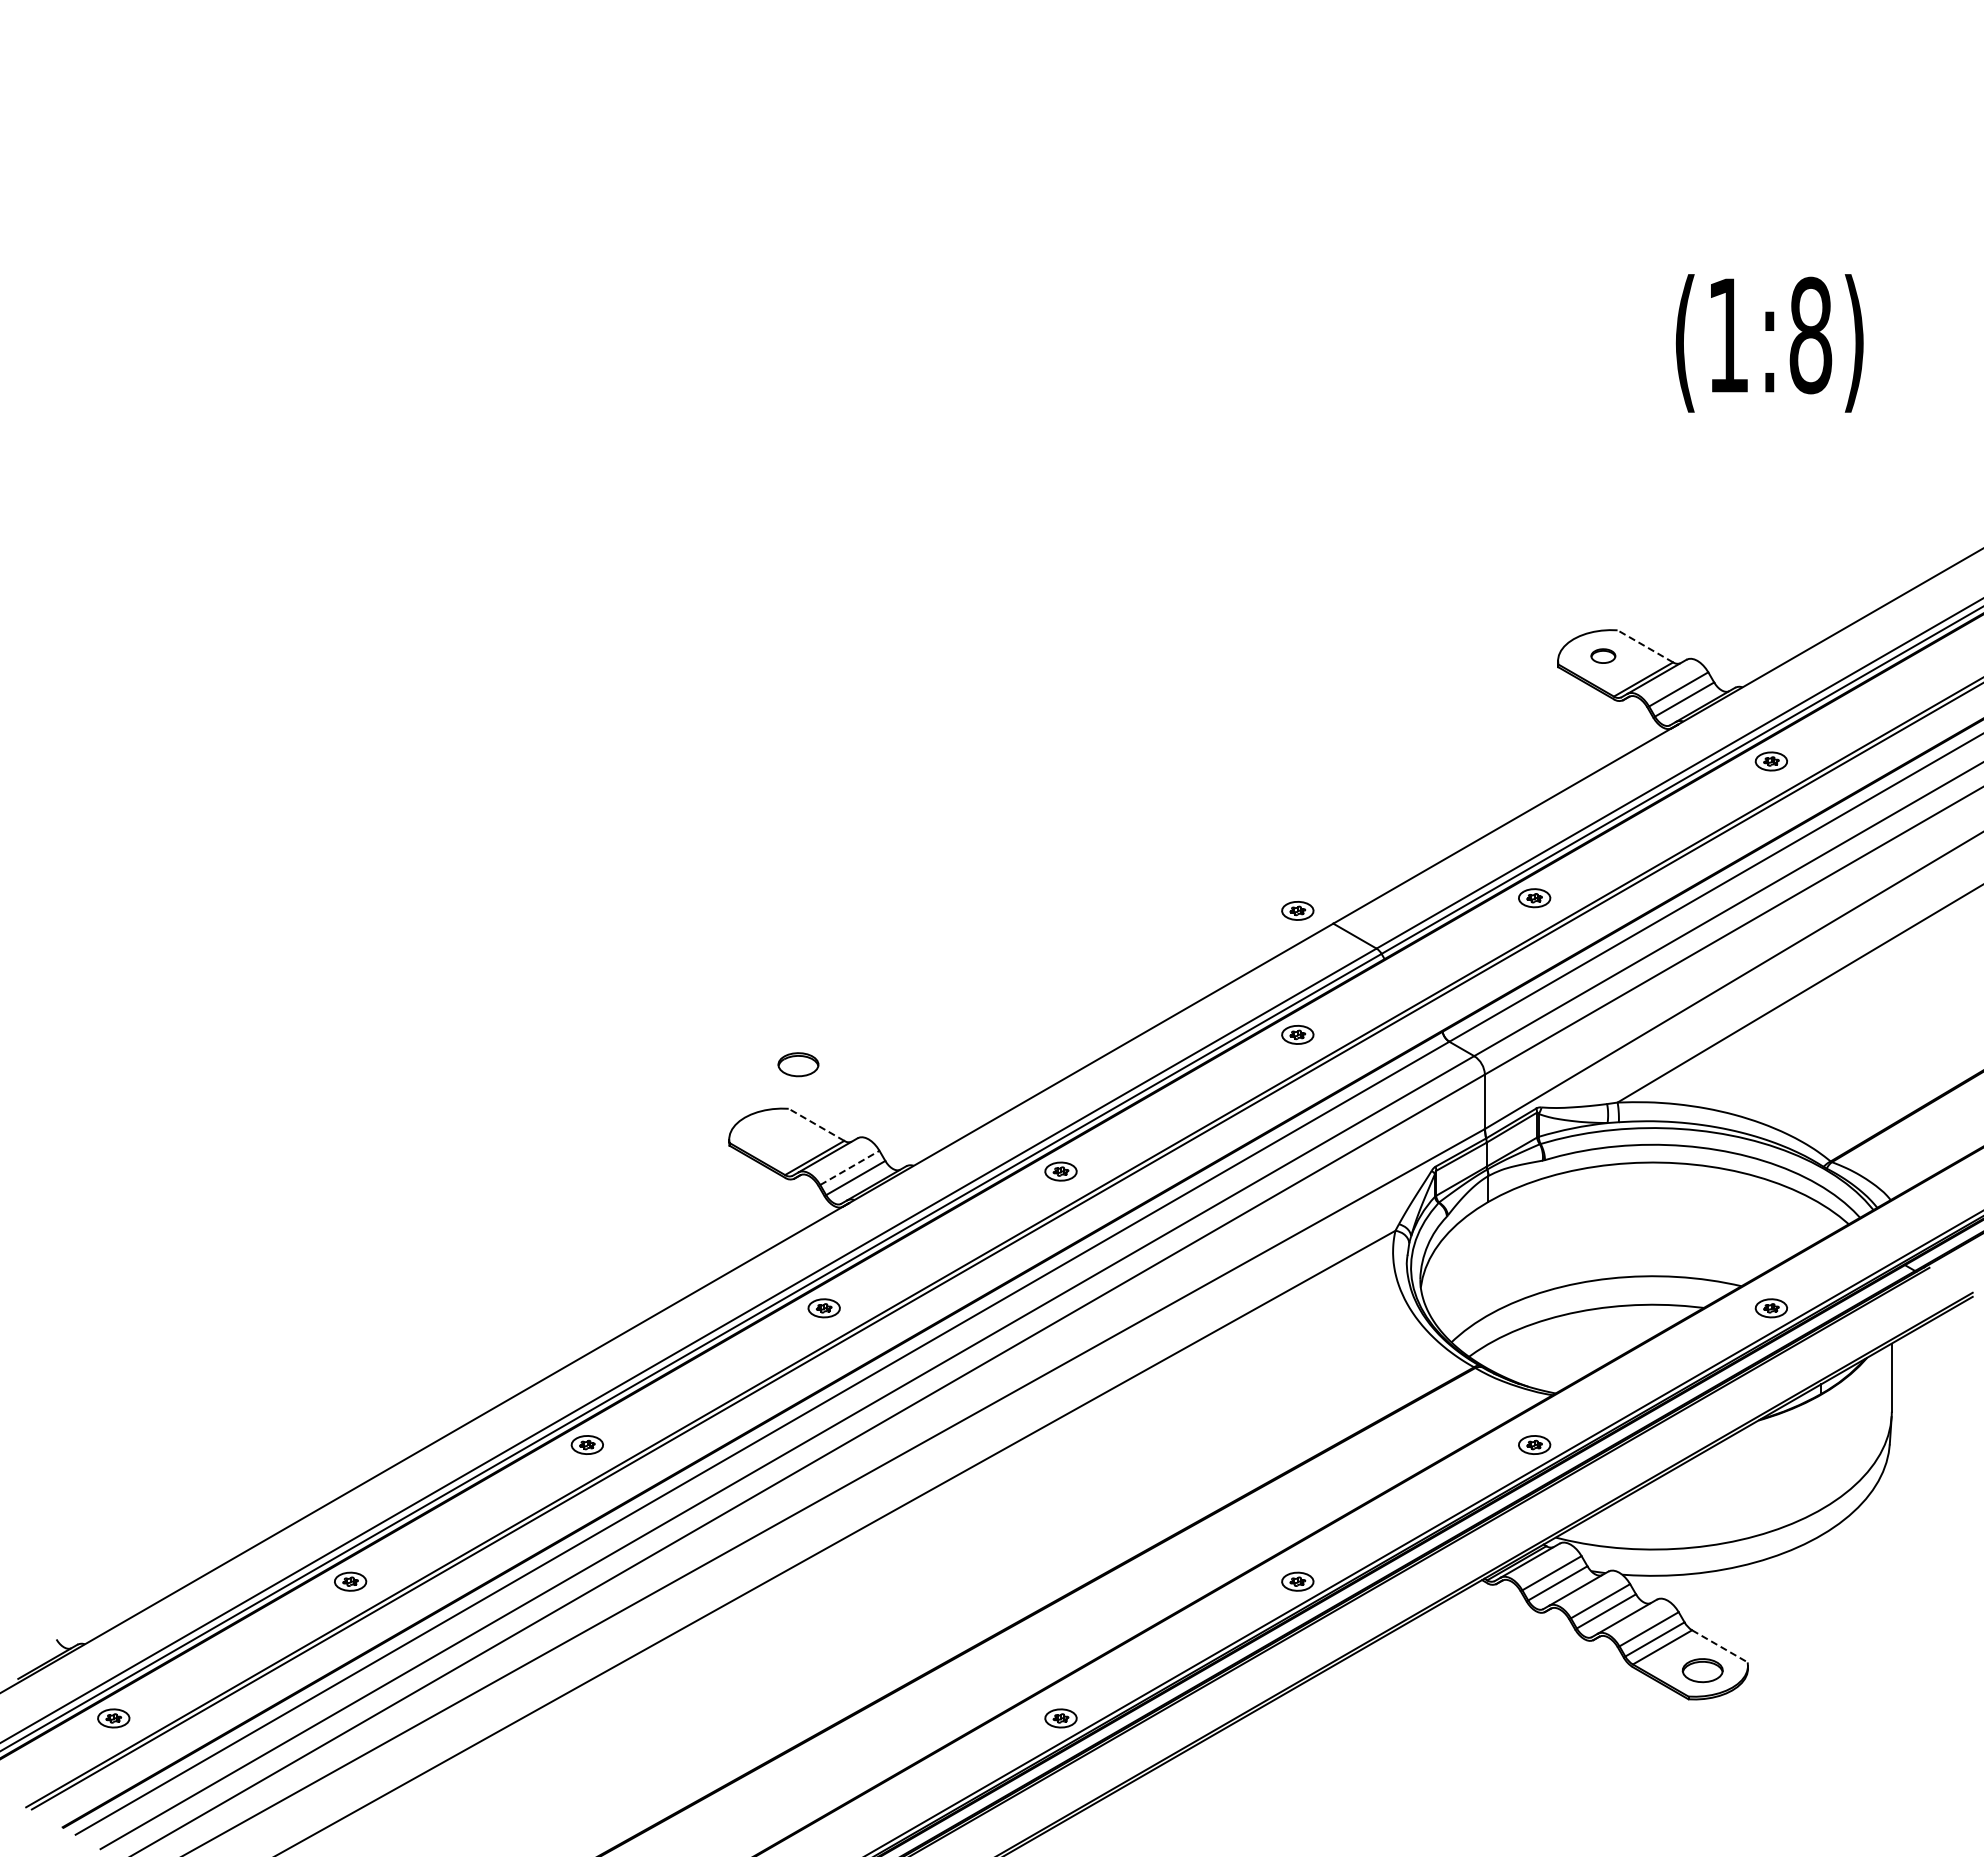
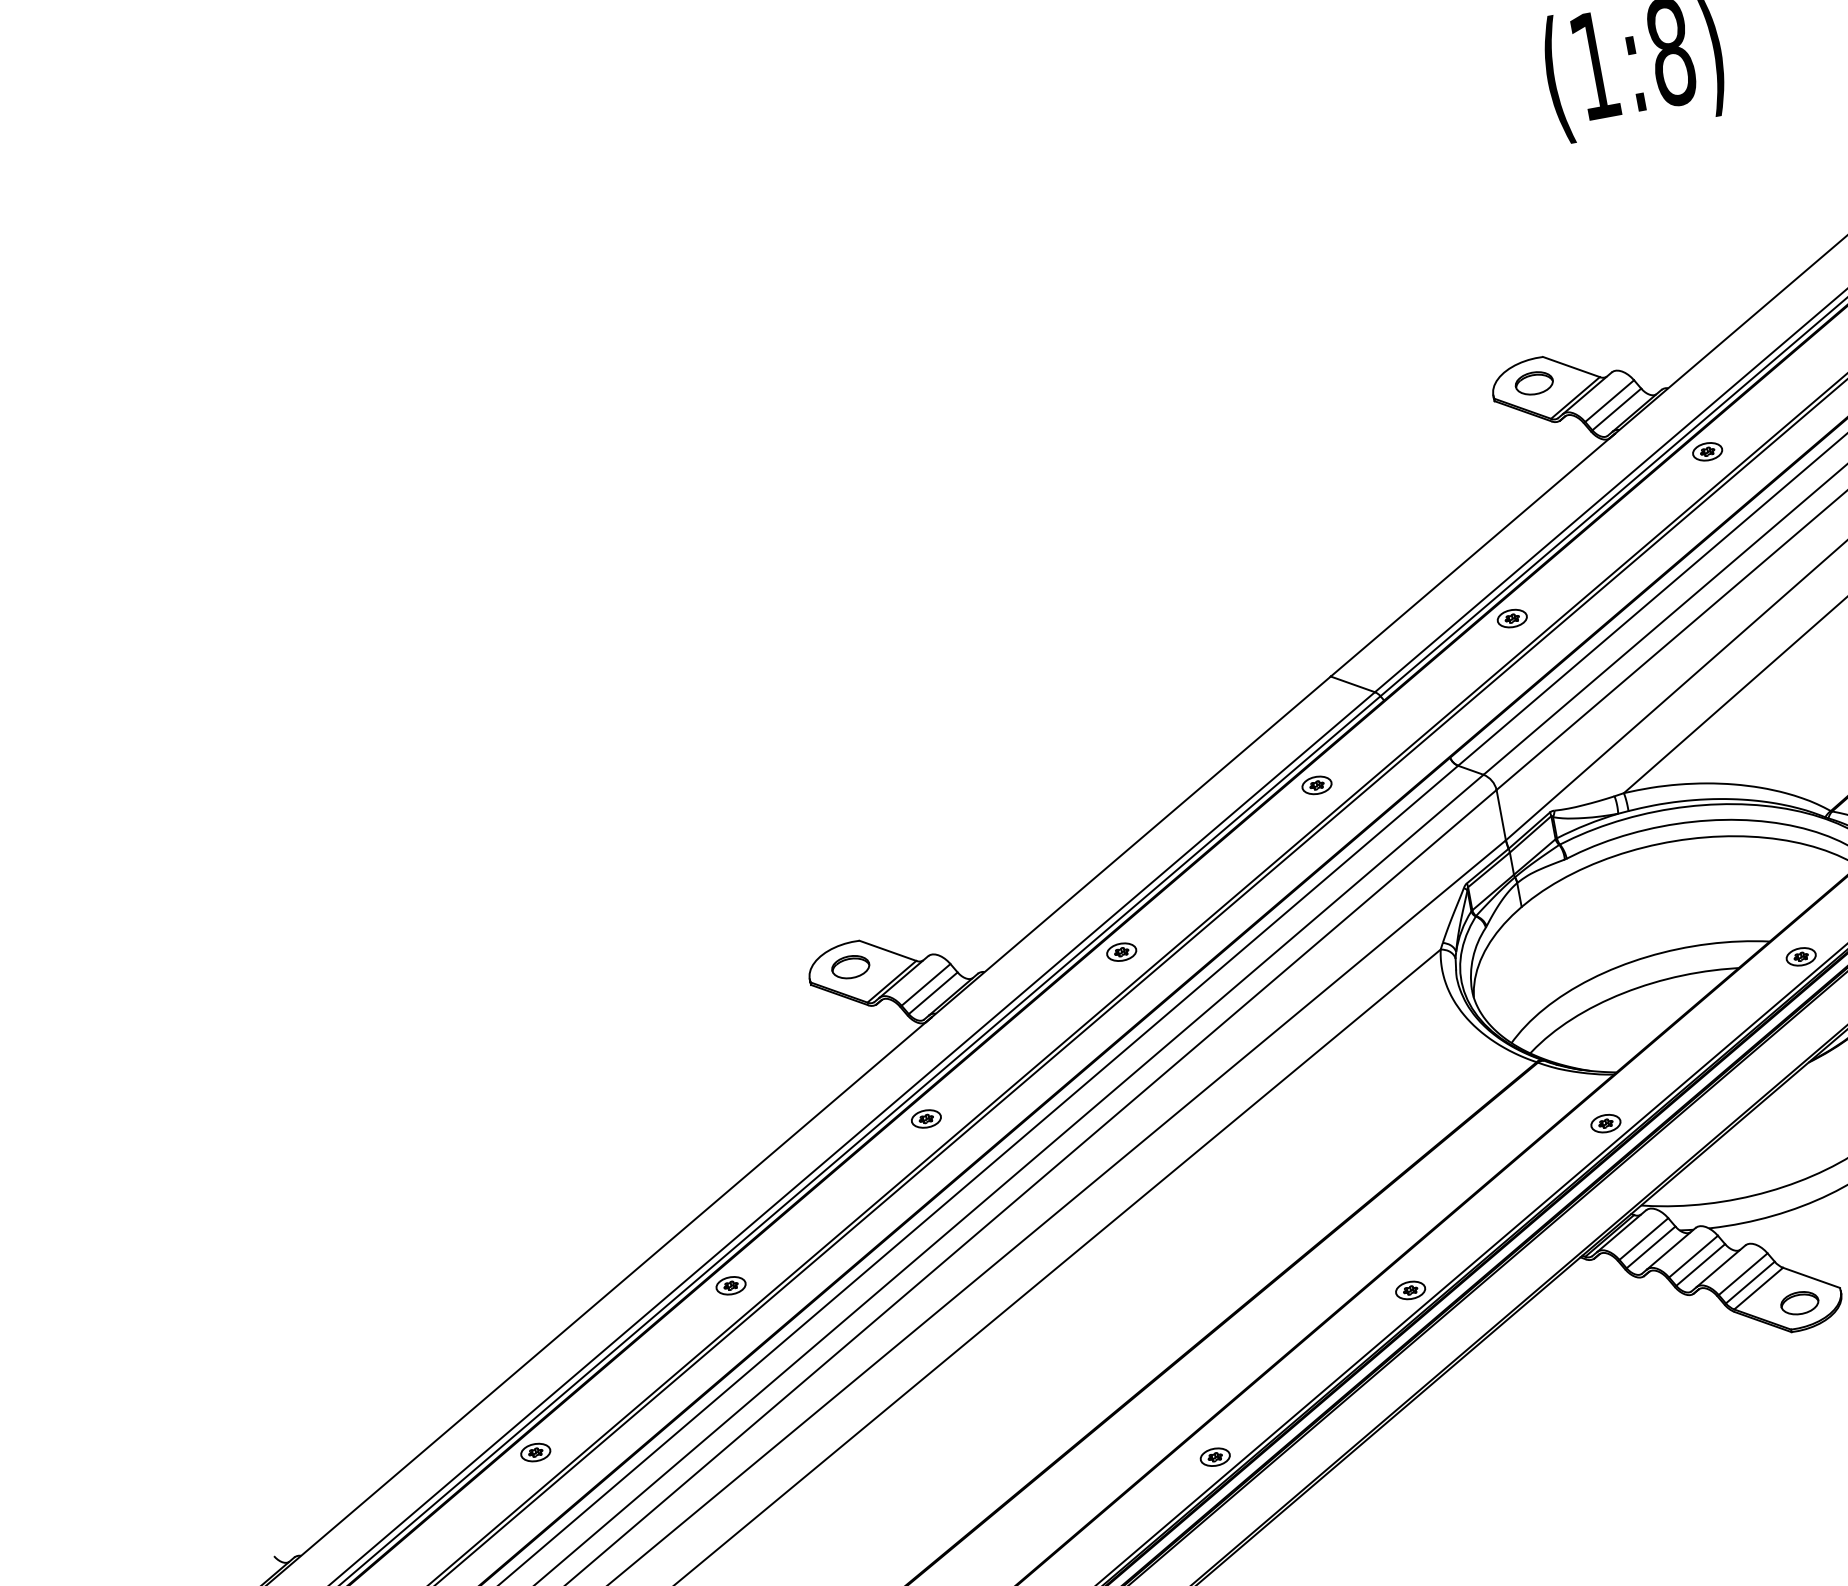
line: (1644, 646) -> (1570, 367), dashed -> solid
part: (1603, 655) -> (1534, 382), size x1.67
part: (1297, 910) -> (1295, 670), removed
part: (798, 1064) -> (850, 966), moved
line: (816, 1124) -> (887, 950), dashed -> solid
line: (850, 1167) -> (926, 984), dashed -> solid
line: (1720, 1646) -> (1812, 1277), dashed -> solid

